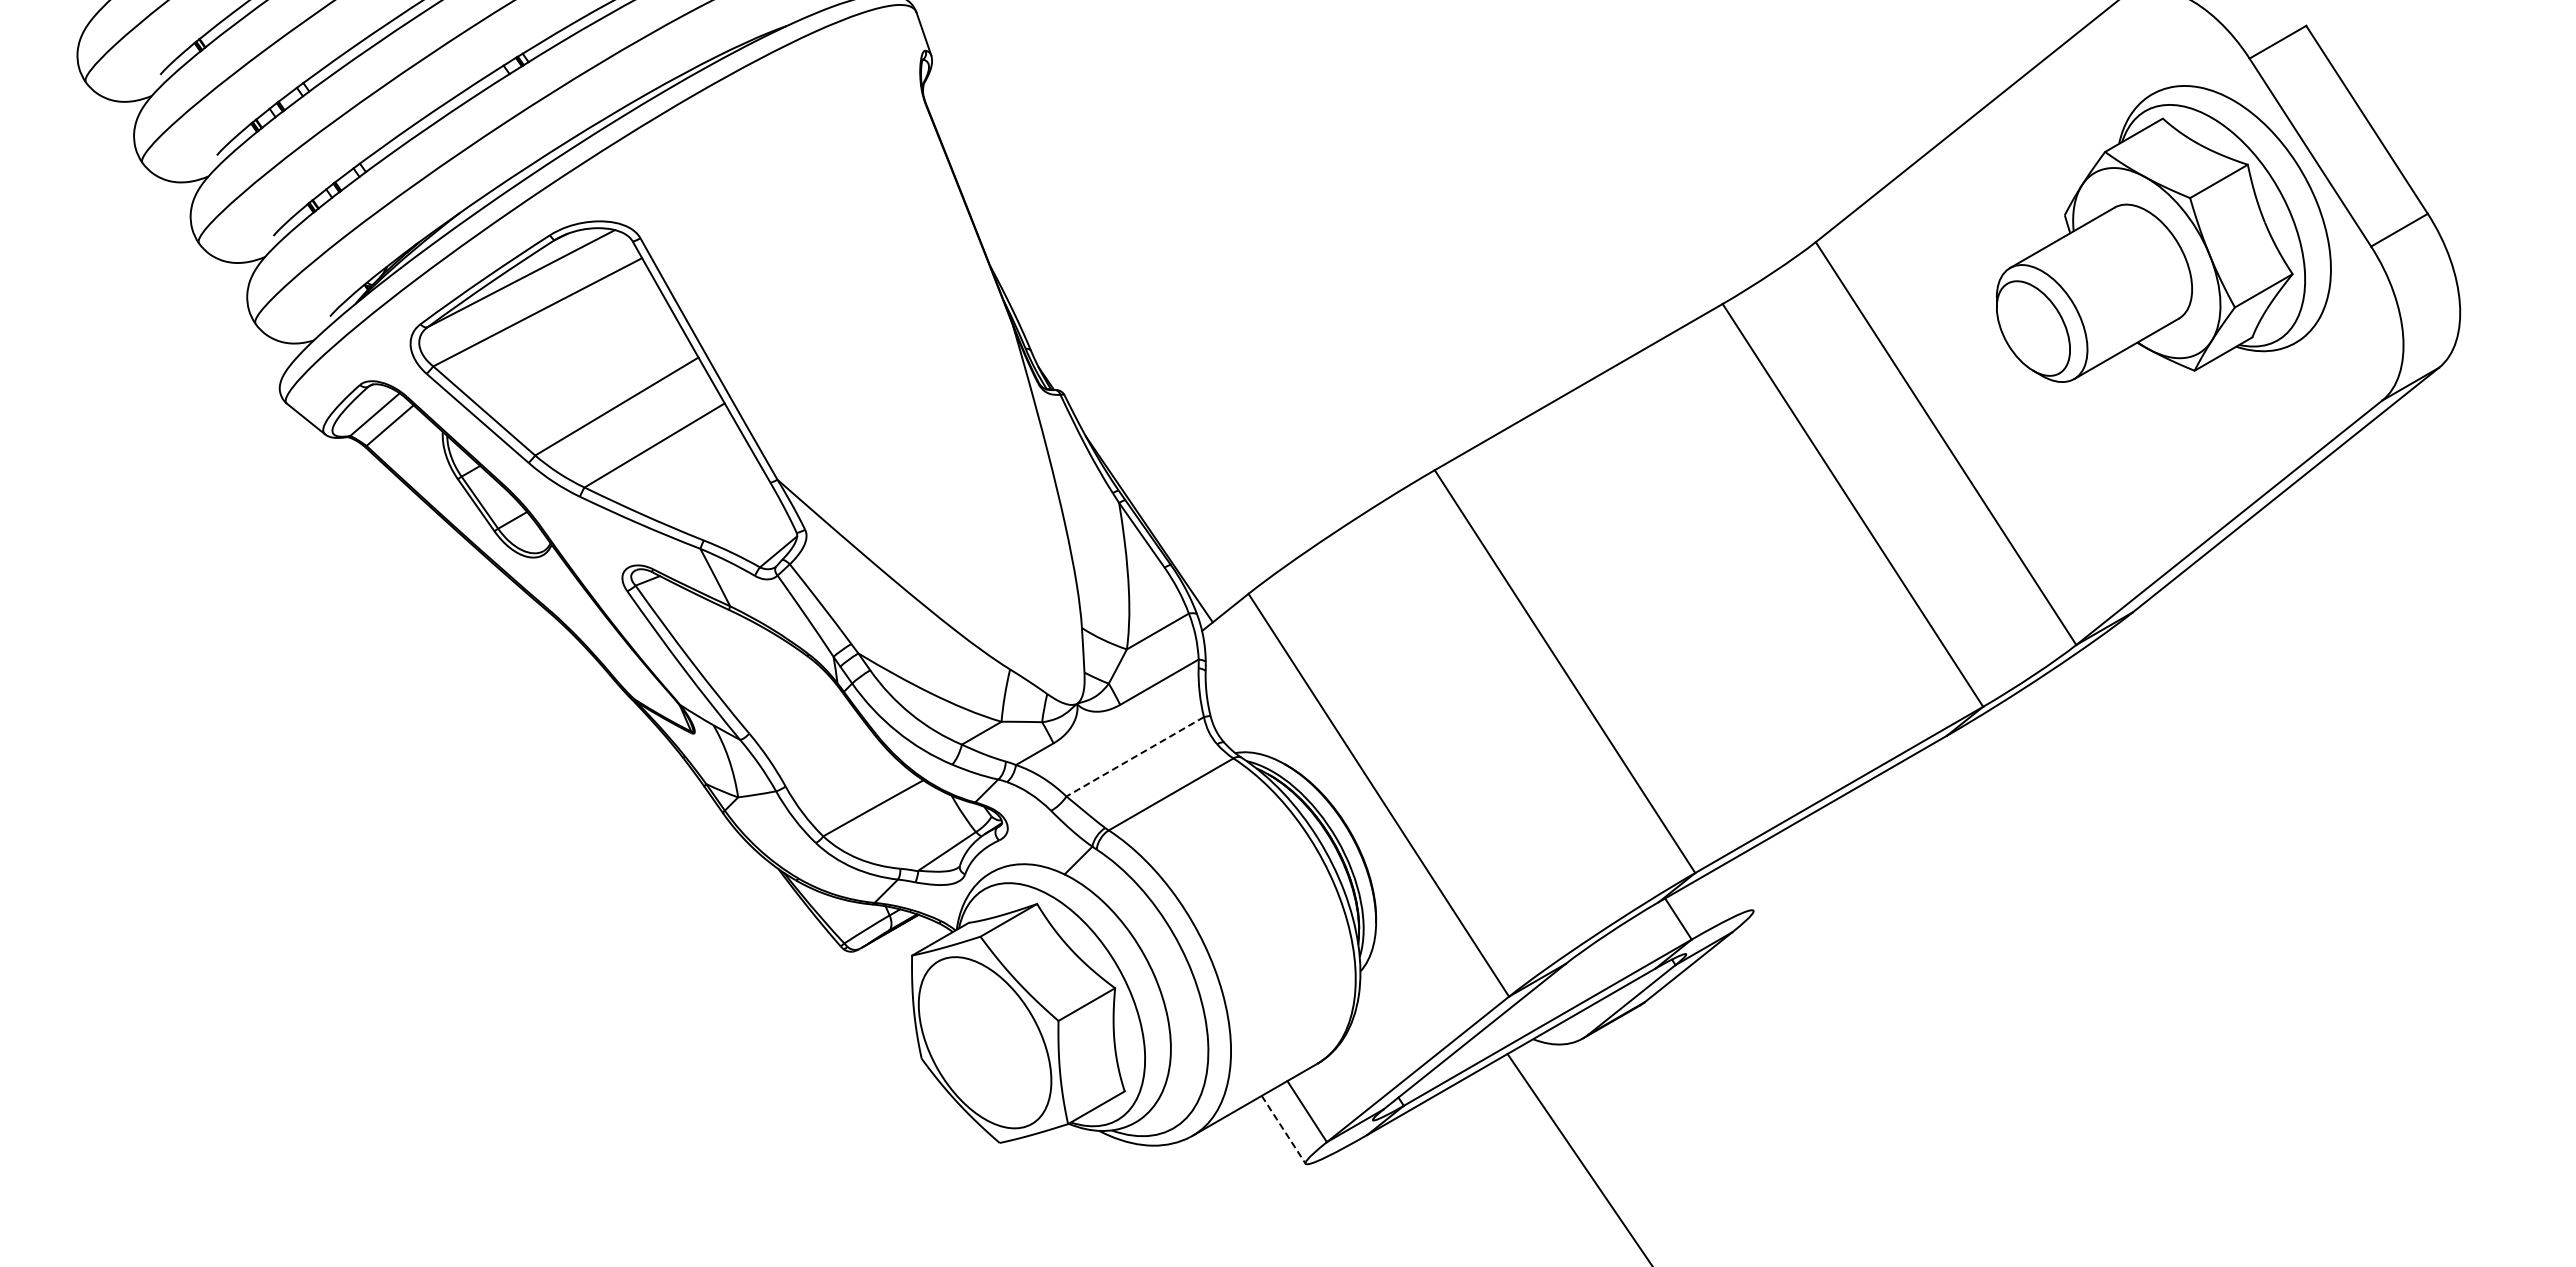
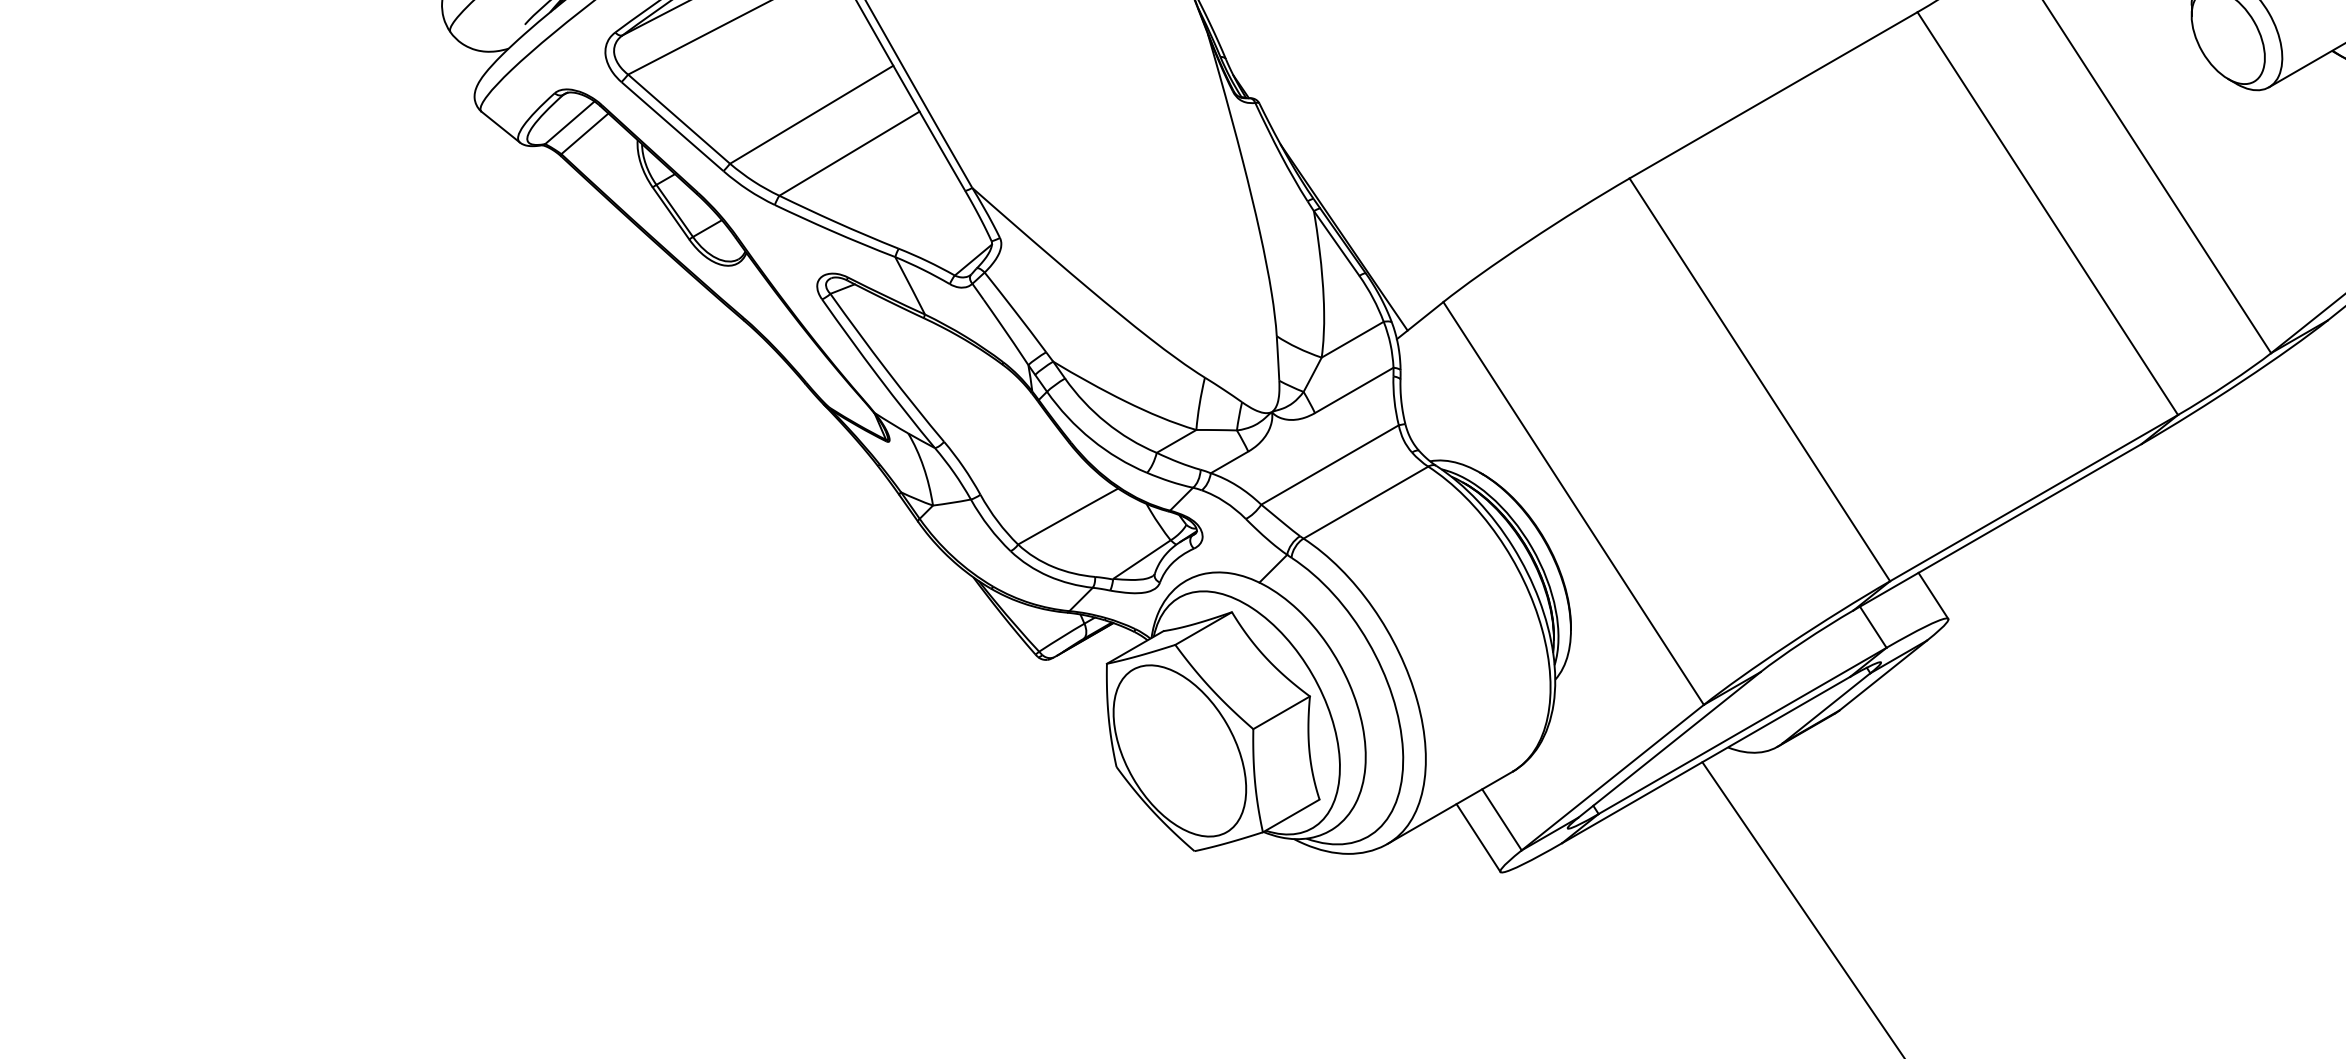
line: (1134, 757) -> (1329, 465), dashed -> solid
line: (1738, 887) -> (1933, 595), added
line: (1283, 1130) -> (1478, 838), dashed -> solid

